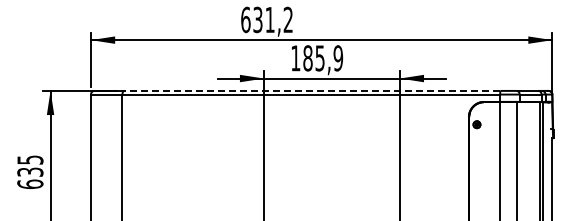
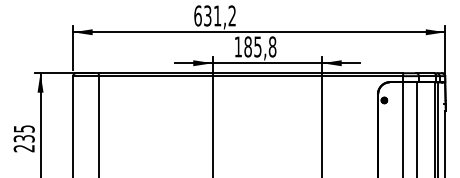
text: (338, 58) -> (272, 47), 185,9 -> 185,8
line: (311, 90) -> (250, 72), dashed -> solid
text: (30, 184) -> (24, 148), 635 -> 235

